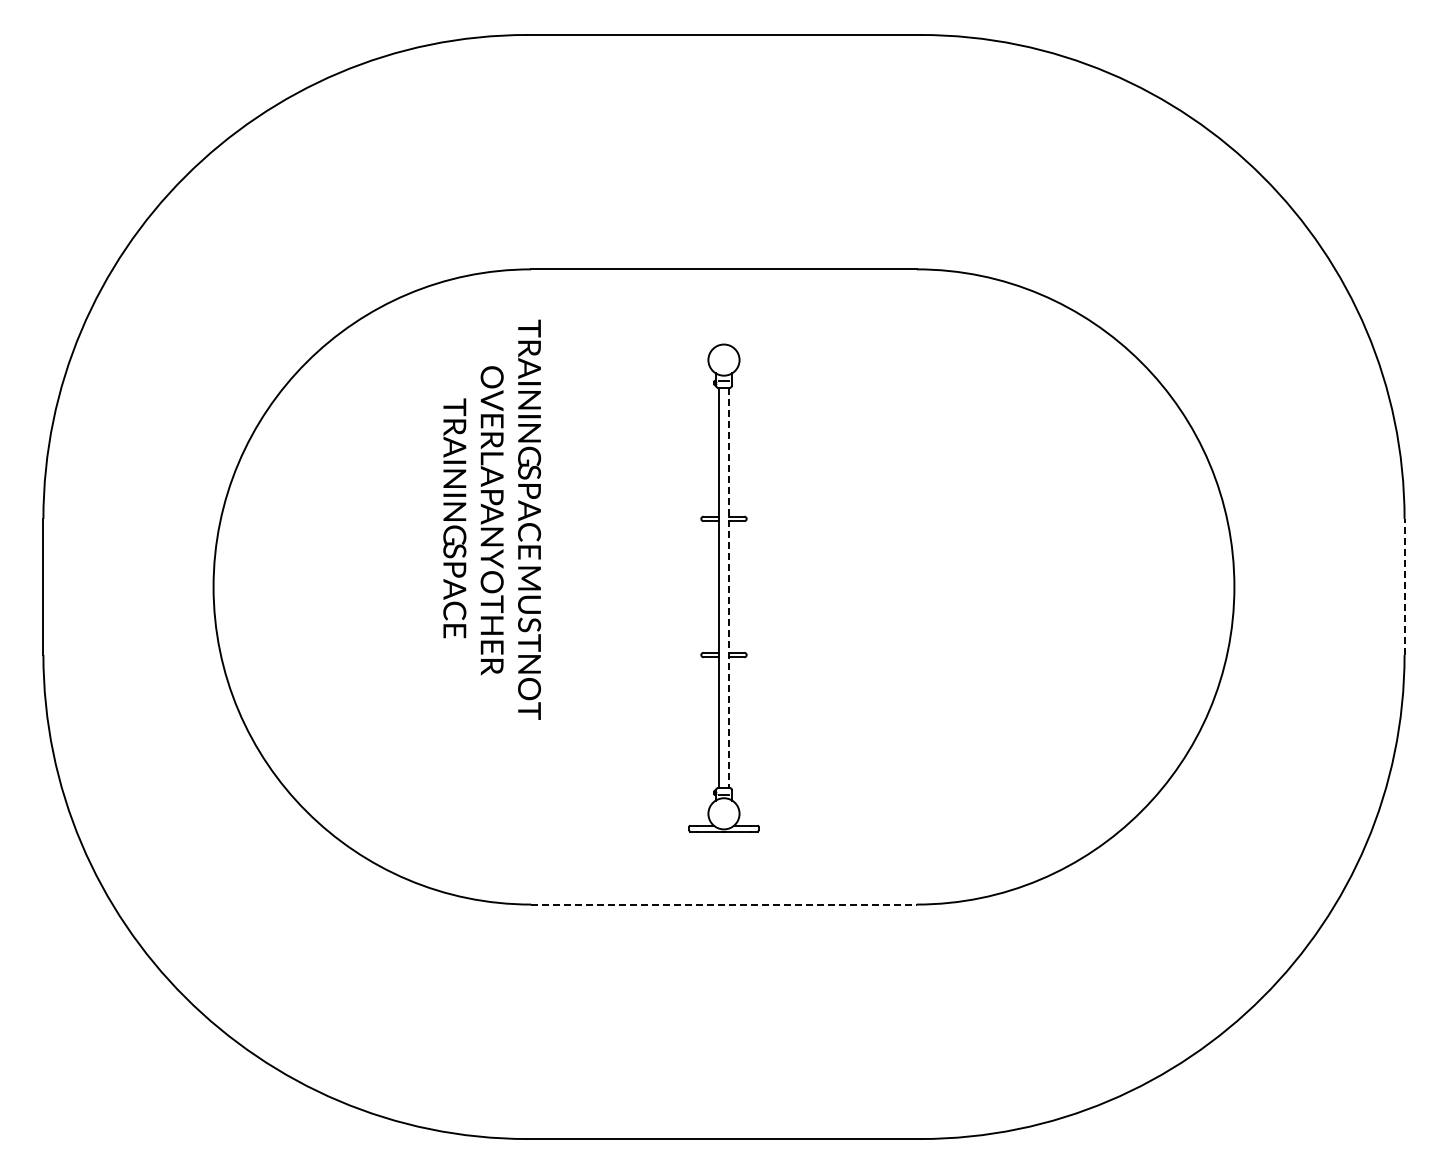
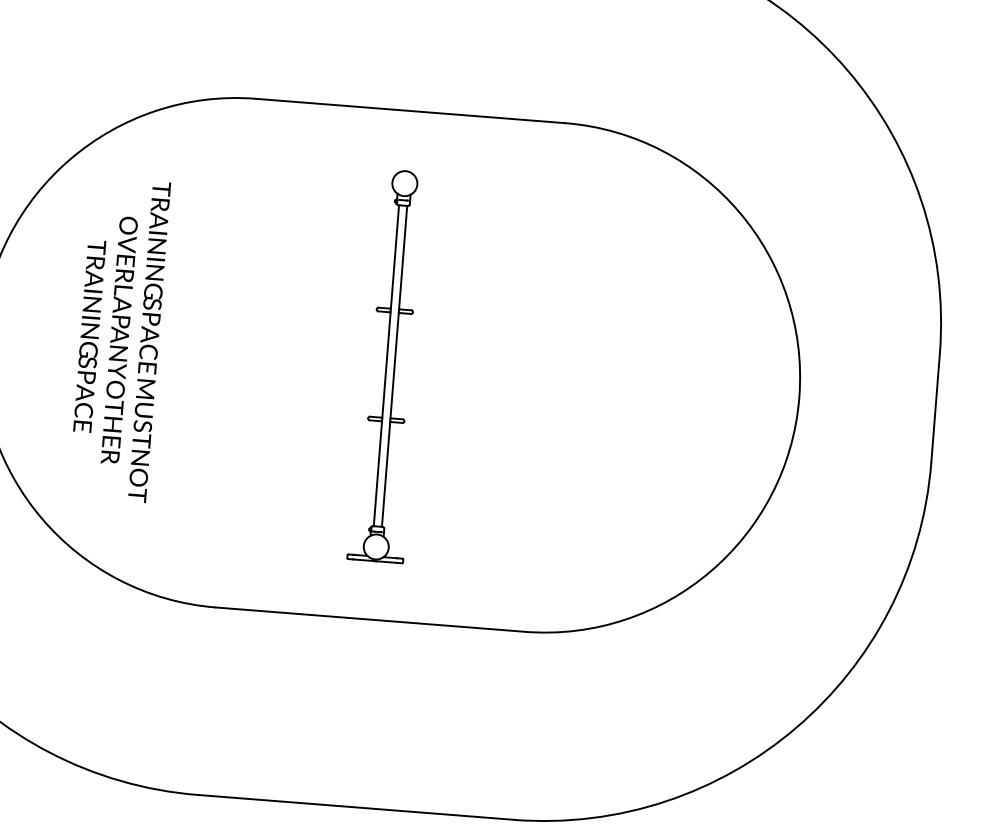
text: (492, 519) -> (119, 339), moved
line: (1404, 586) -> (935, 407), dashed -> solid
line: (729, 588) -> (394, 366), dashed -> solid
line: (724, 904) -> (370, 619), dashed -> solid

